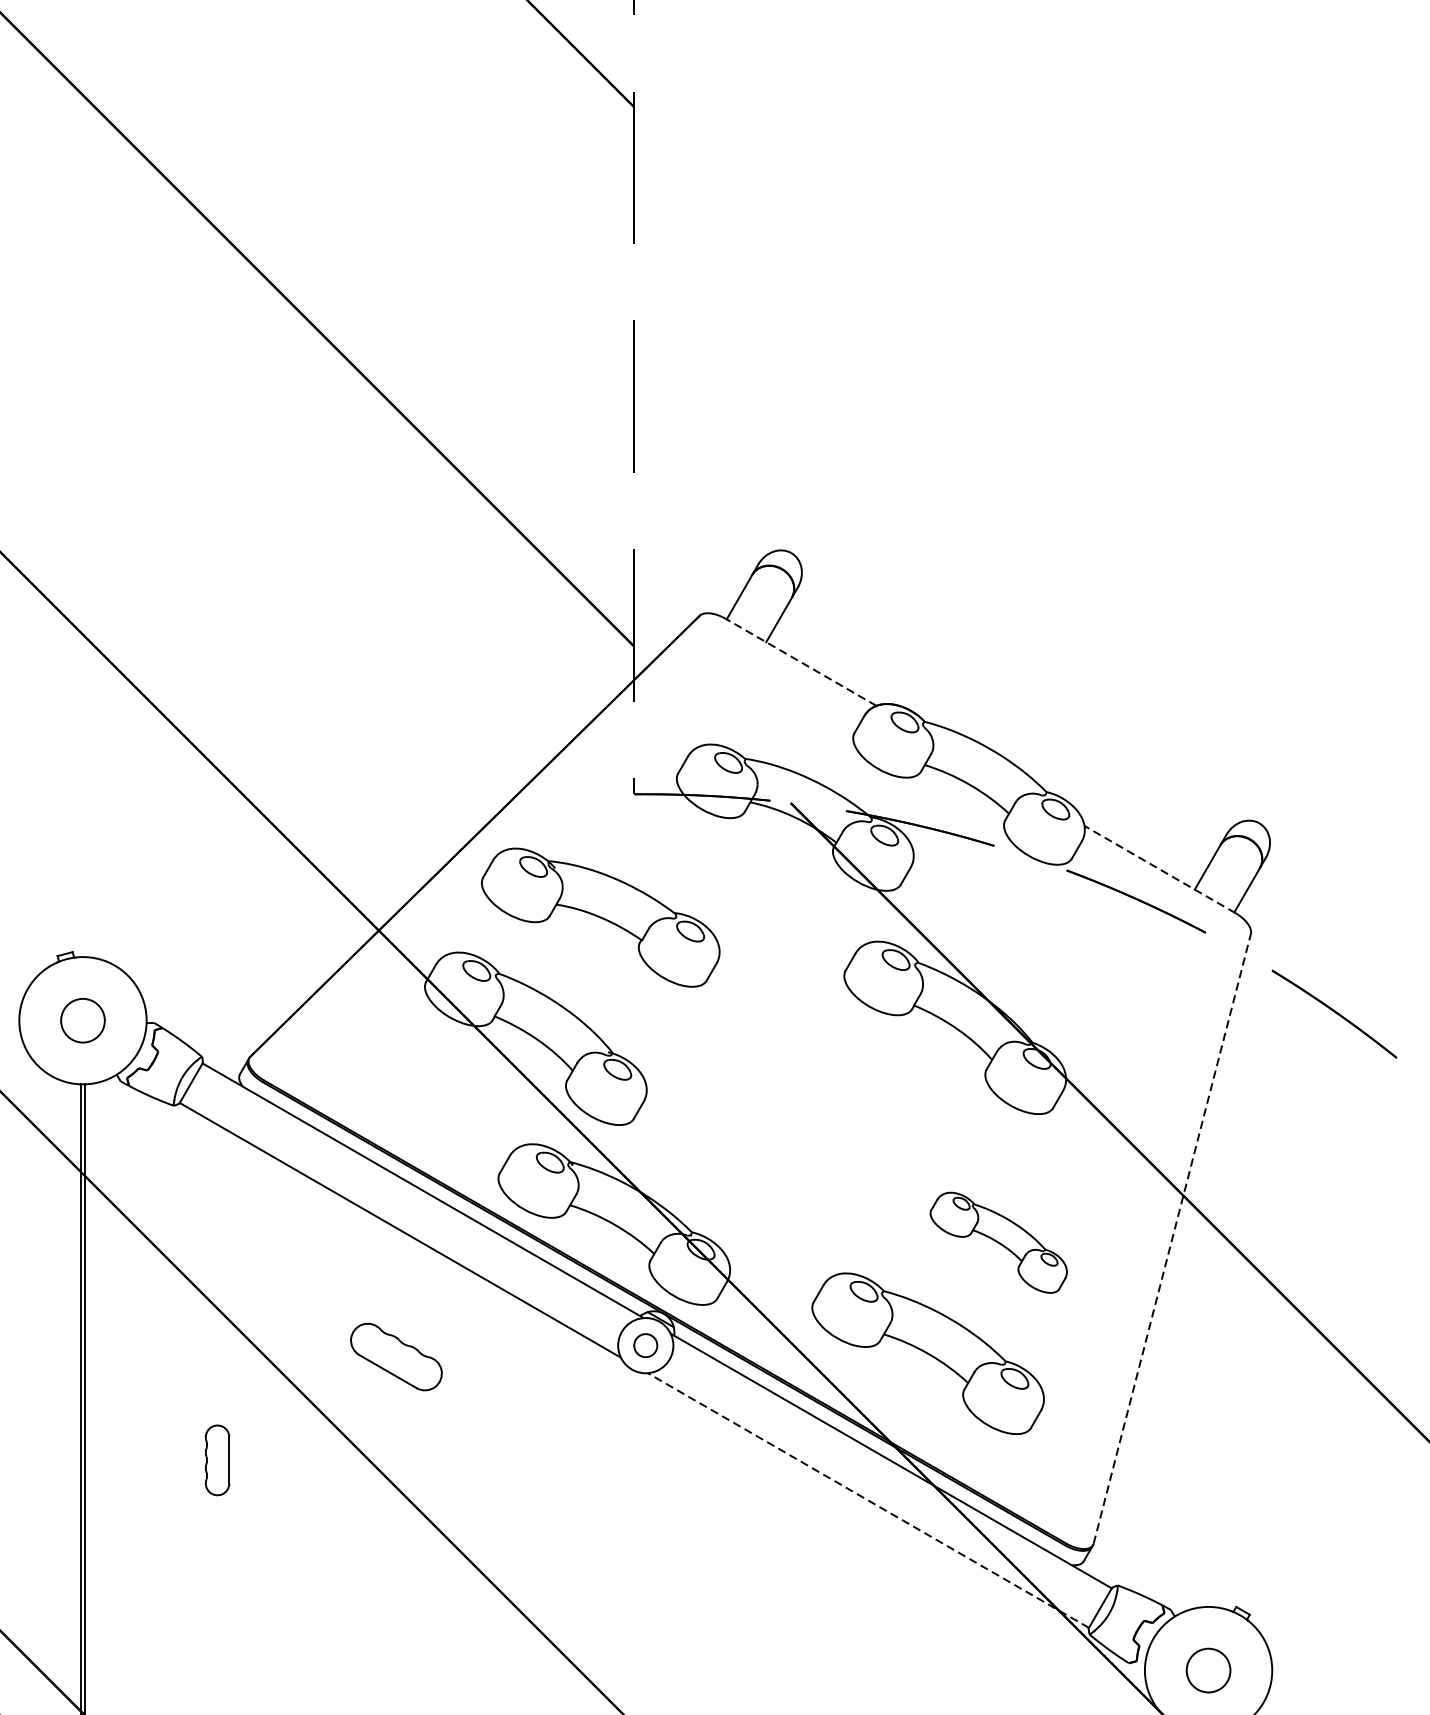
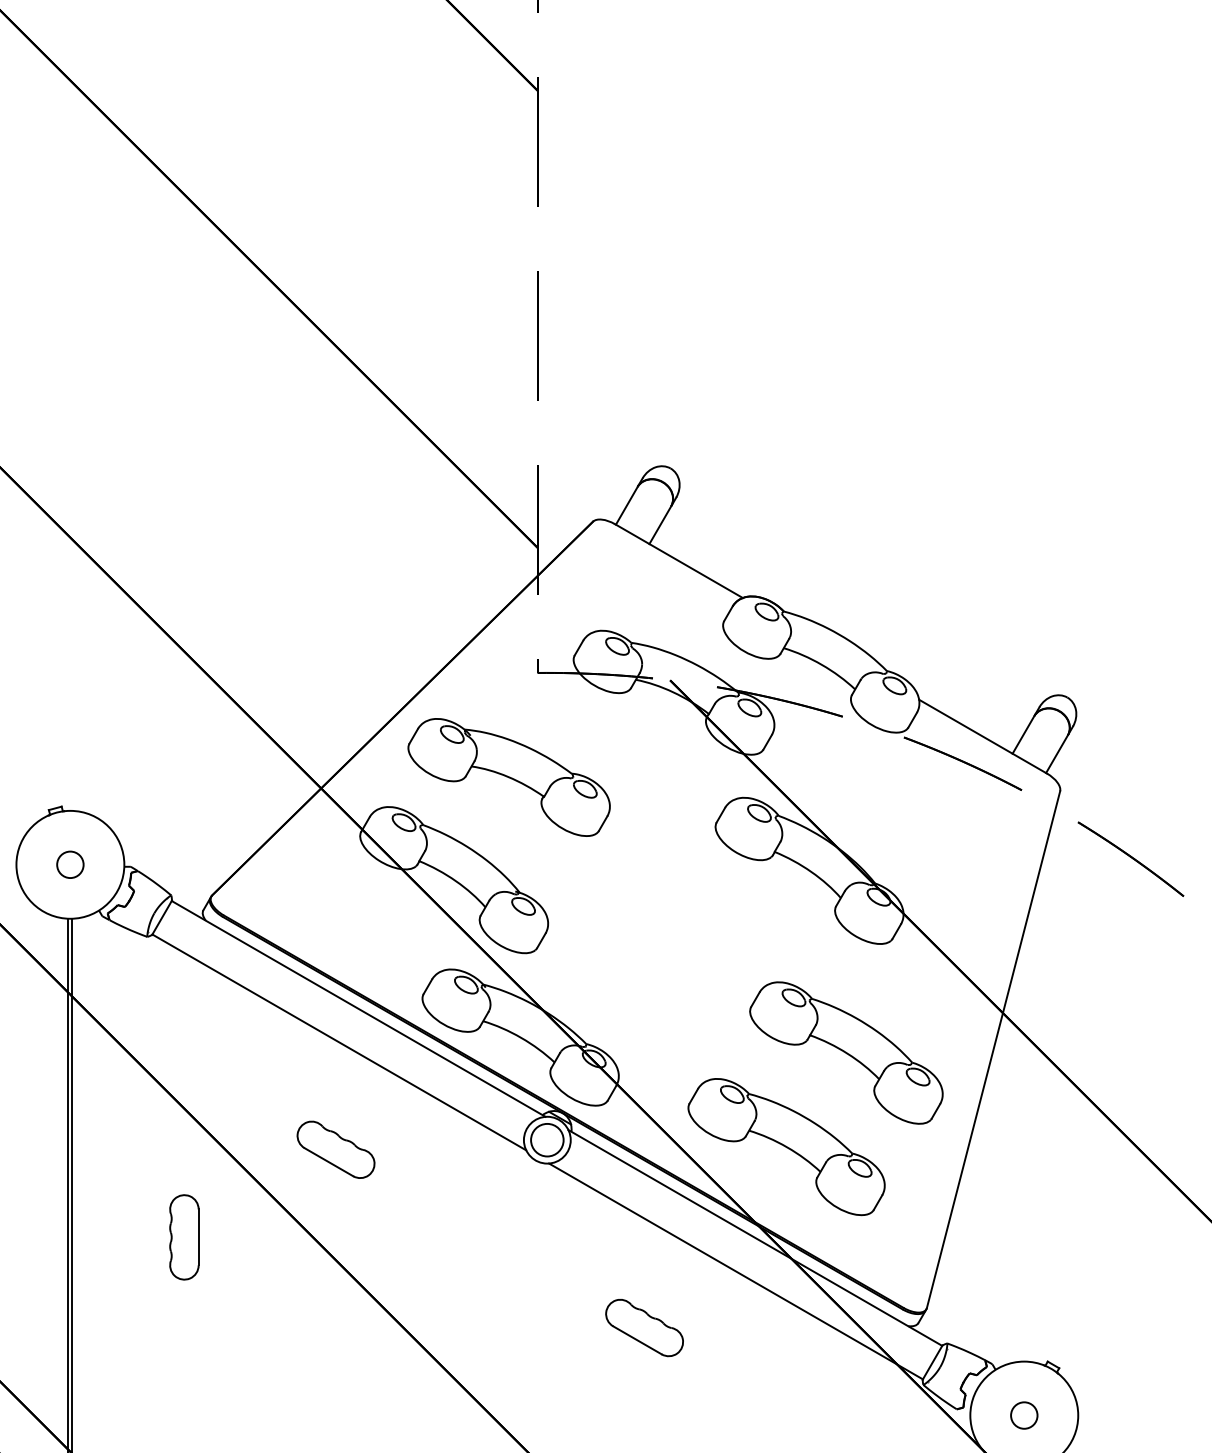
line: (800, 662) -> (678, 561), dashed -> solid
line: (1160, 869) -> (983, 736), dashed -> solid
circle: (83, 1020) -> (70, 864), size x0.71
line: (1172, 1238) -> (993, 1049), dashed -> solid
part: (998, 1242) -> (846, 1052), size x1.67
circle: (645, 1344) -> (547, 1139), size x1.67
part: (217, 1460) -> (184, 1237), size x1.43
line: (868, 1500) -> (736, 1271), dashed -> solid
part: (760, 1567) -> (644, 1328), added
circle: (1208, 1670) -> (1024, 1415), size x0.71

